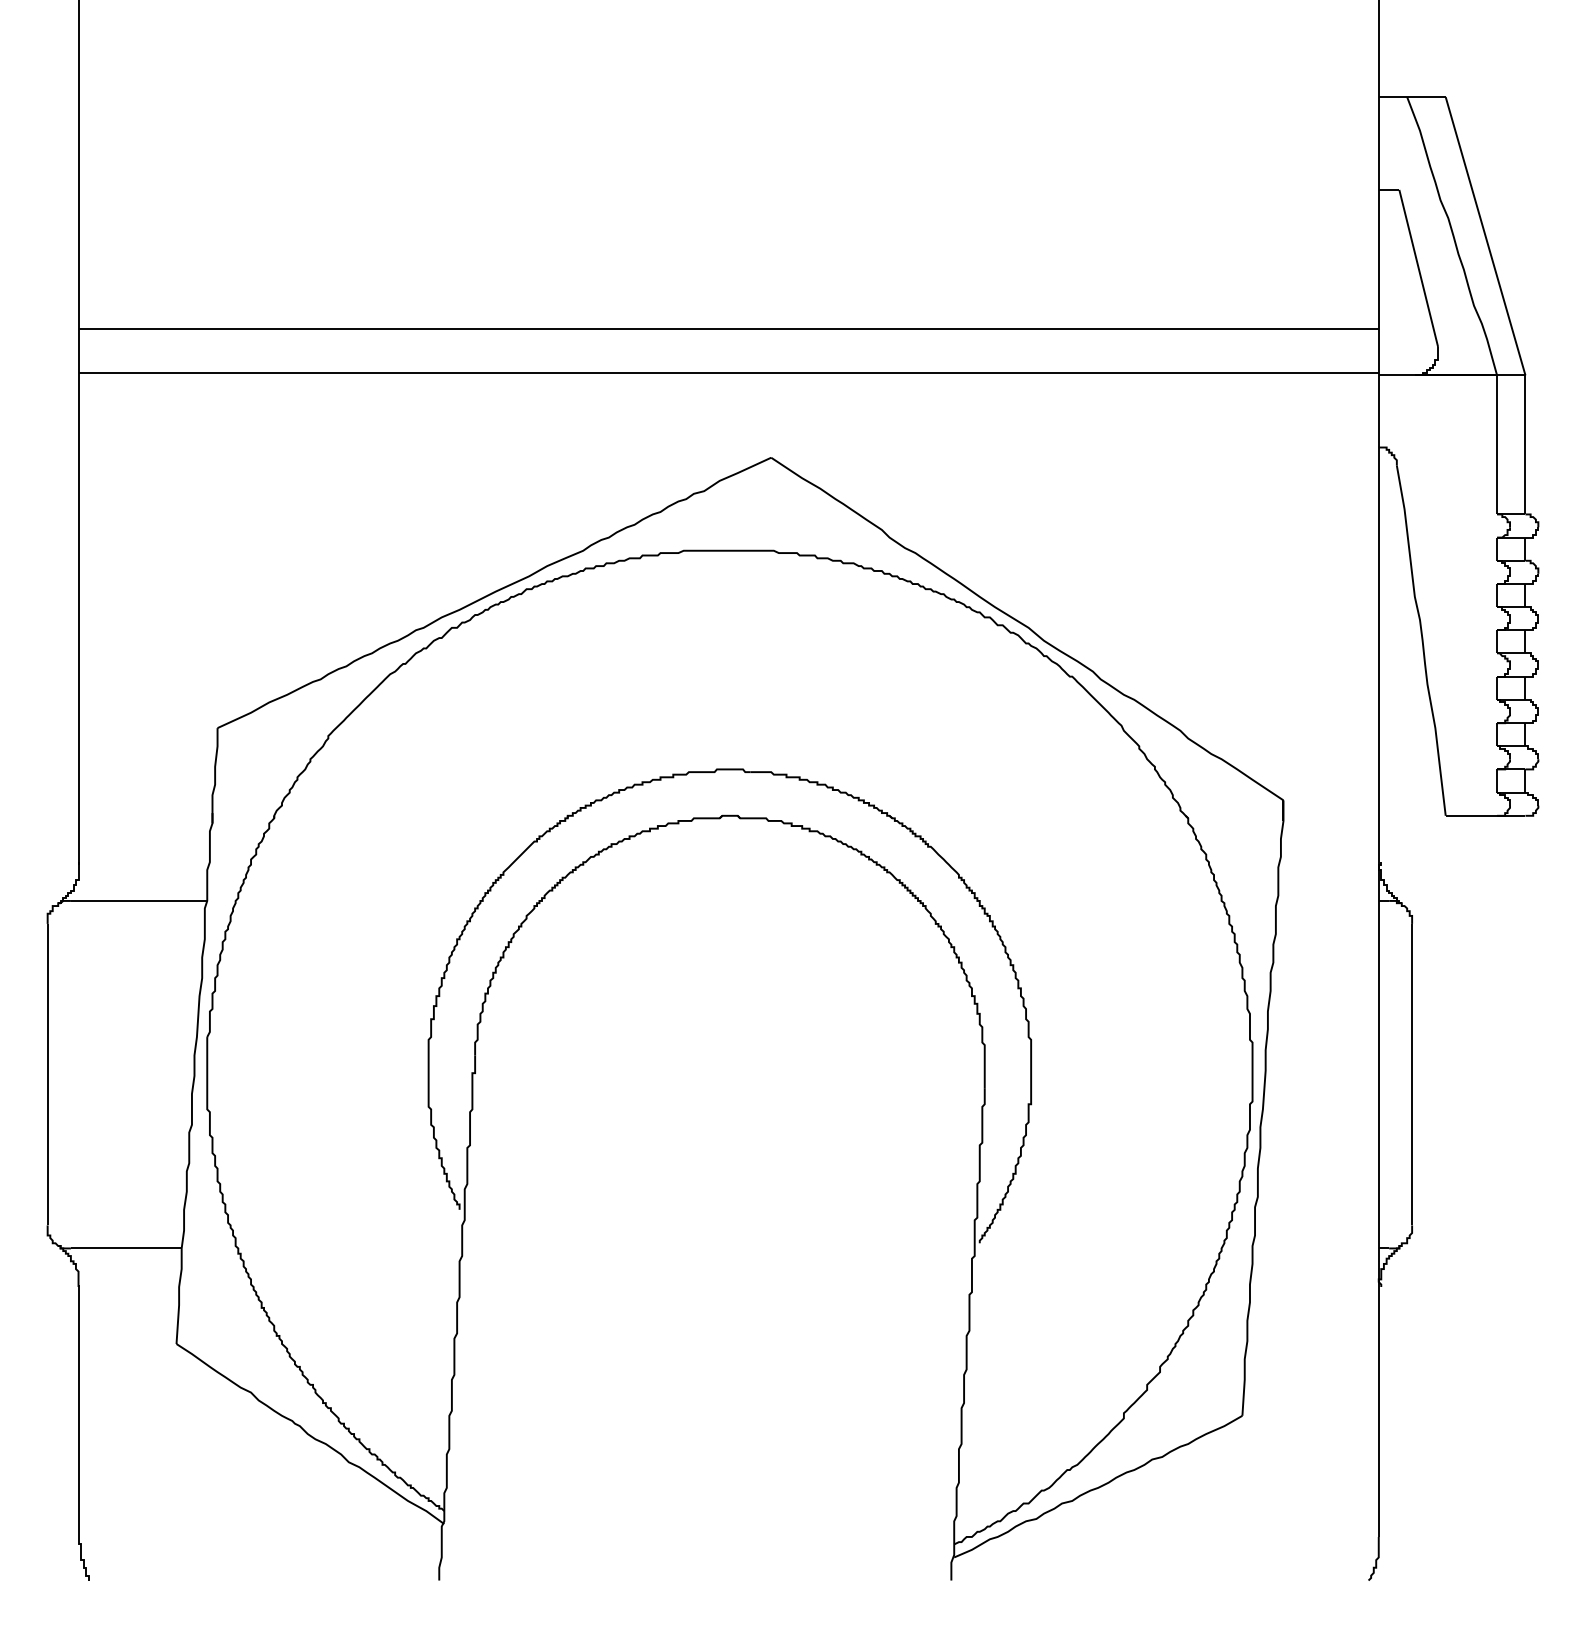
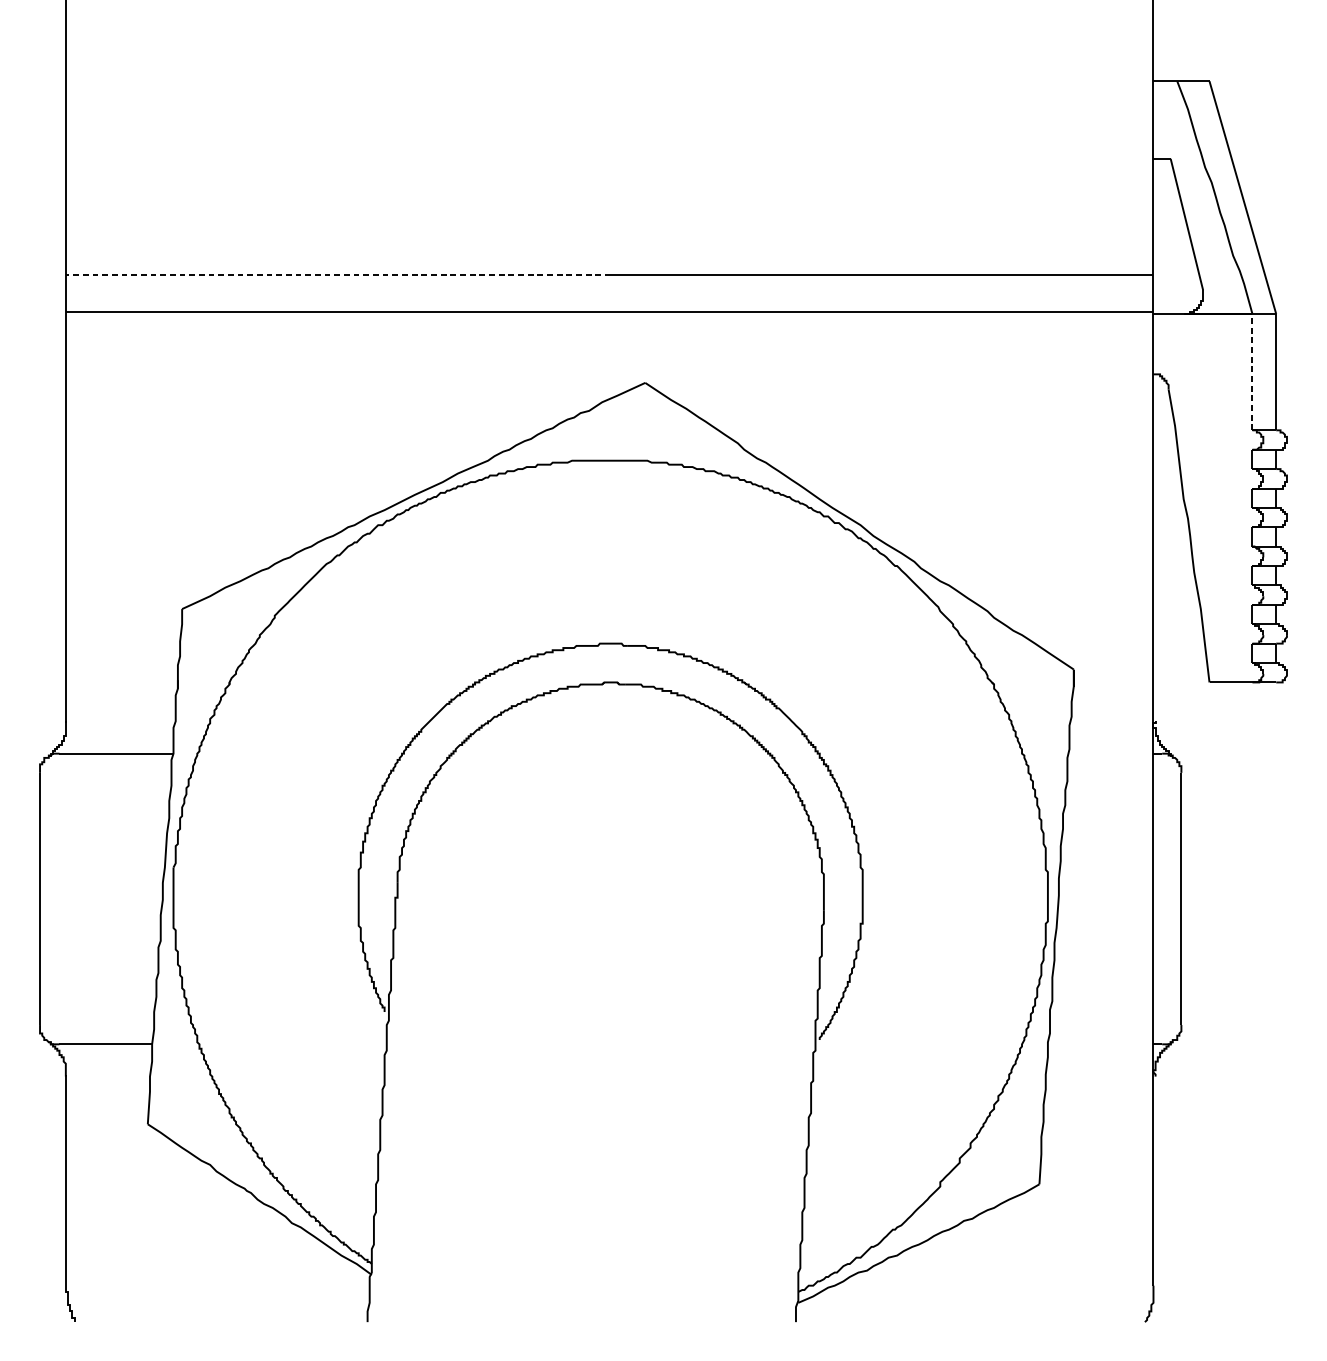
line: (404, 329) -> (338, 275), solid -> dashed
line: (1497, 444) -> (1252, 371), solid -> dashed

